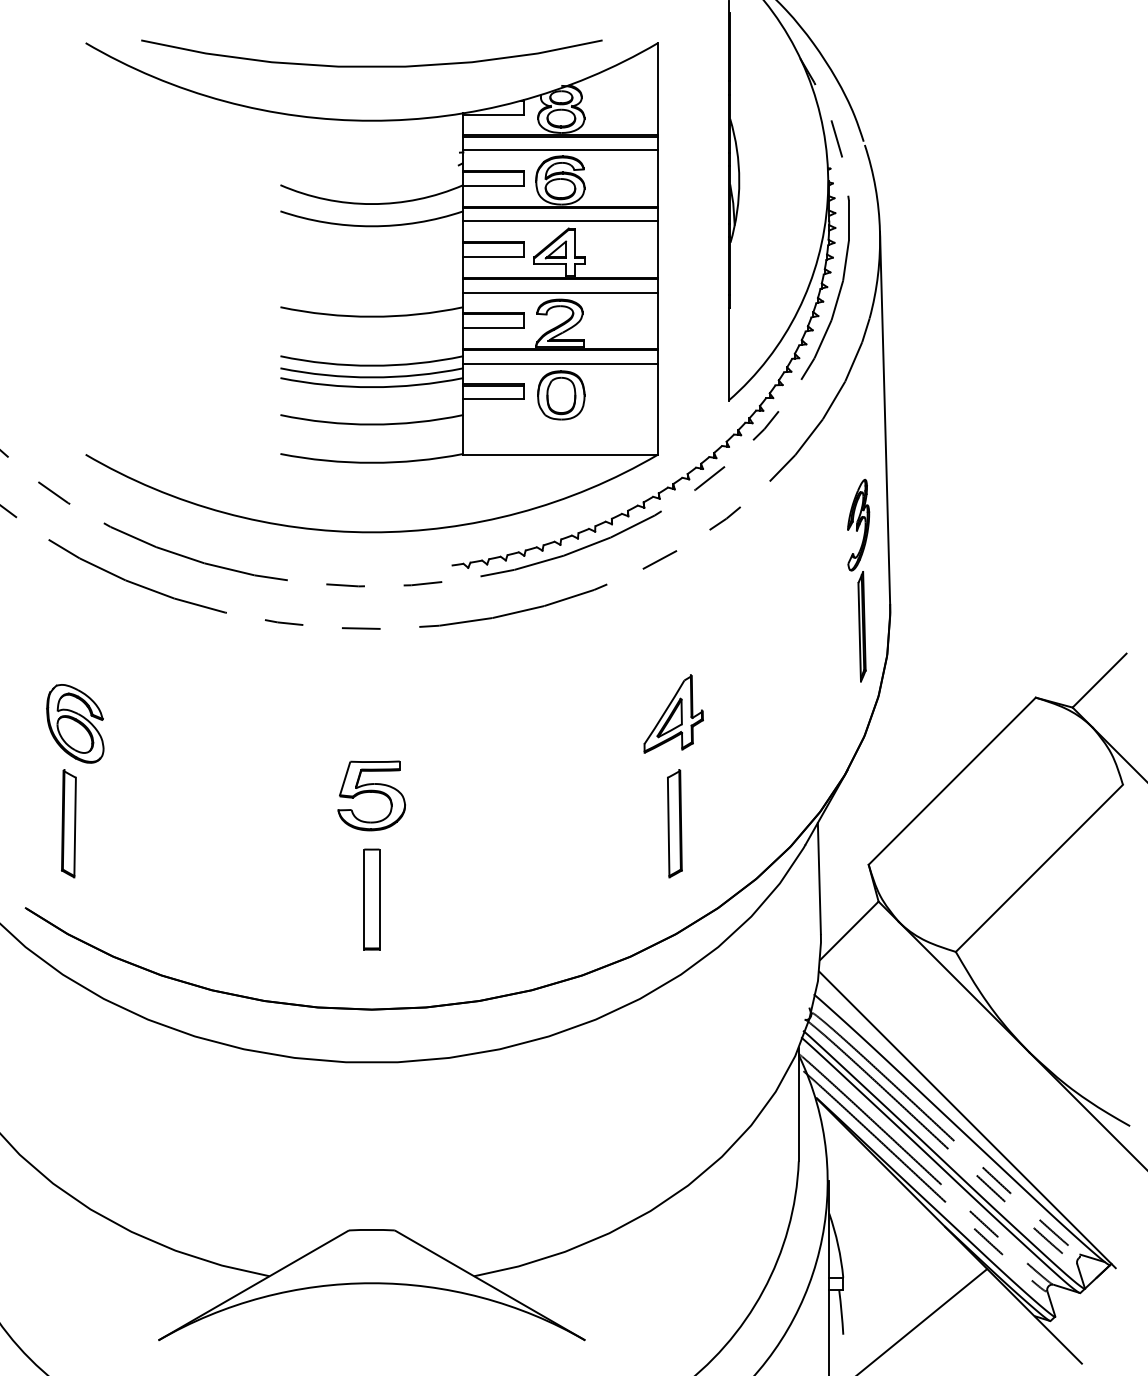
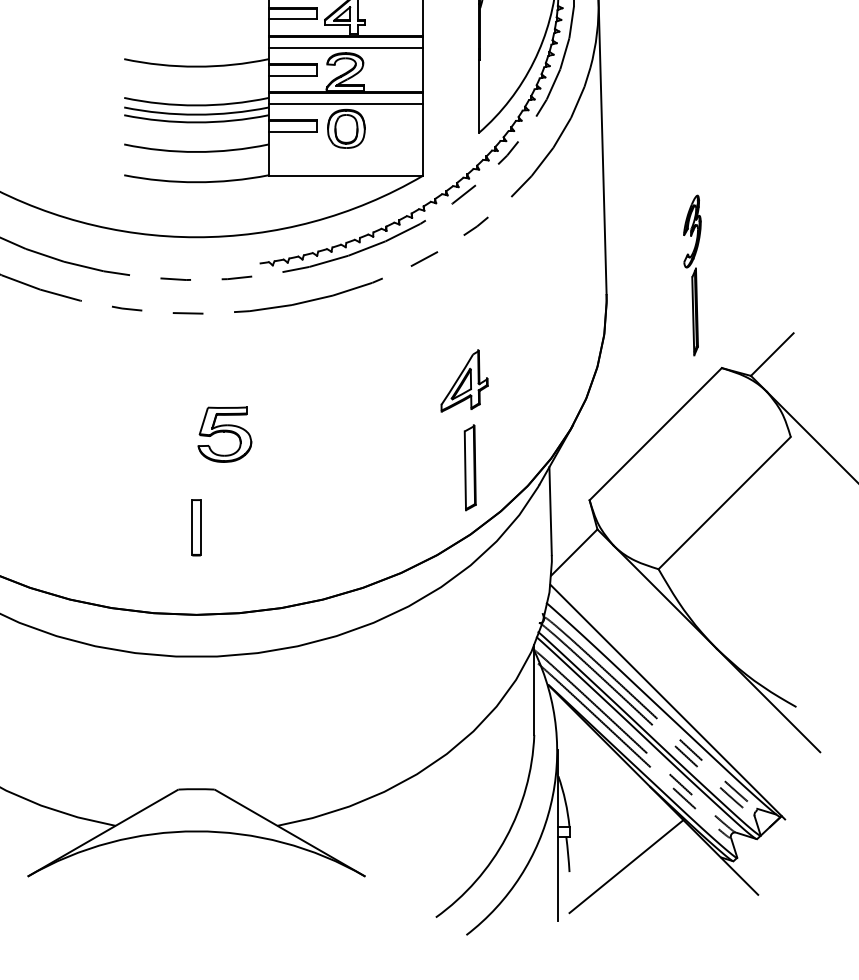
part: (858, 580) -> (692, 275), moved
part: (673, 713) -> (464, 380), moved
part: (371, 795) -> (224, 434), moved
part: (674, 823) -> (469, 467), moved
part: (371, 899) -> (196, 527), size x0.7

